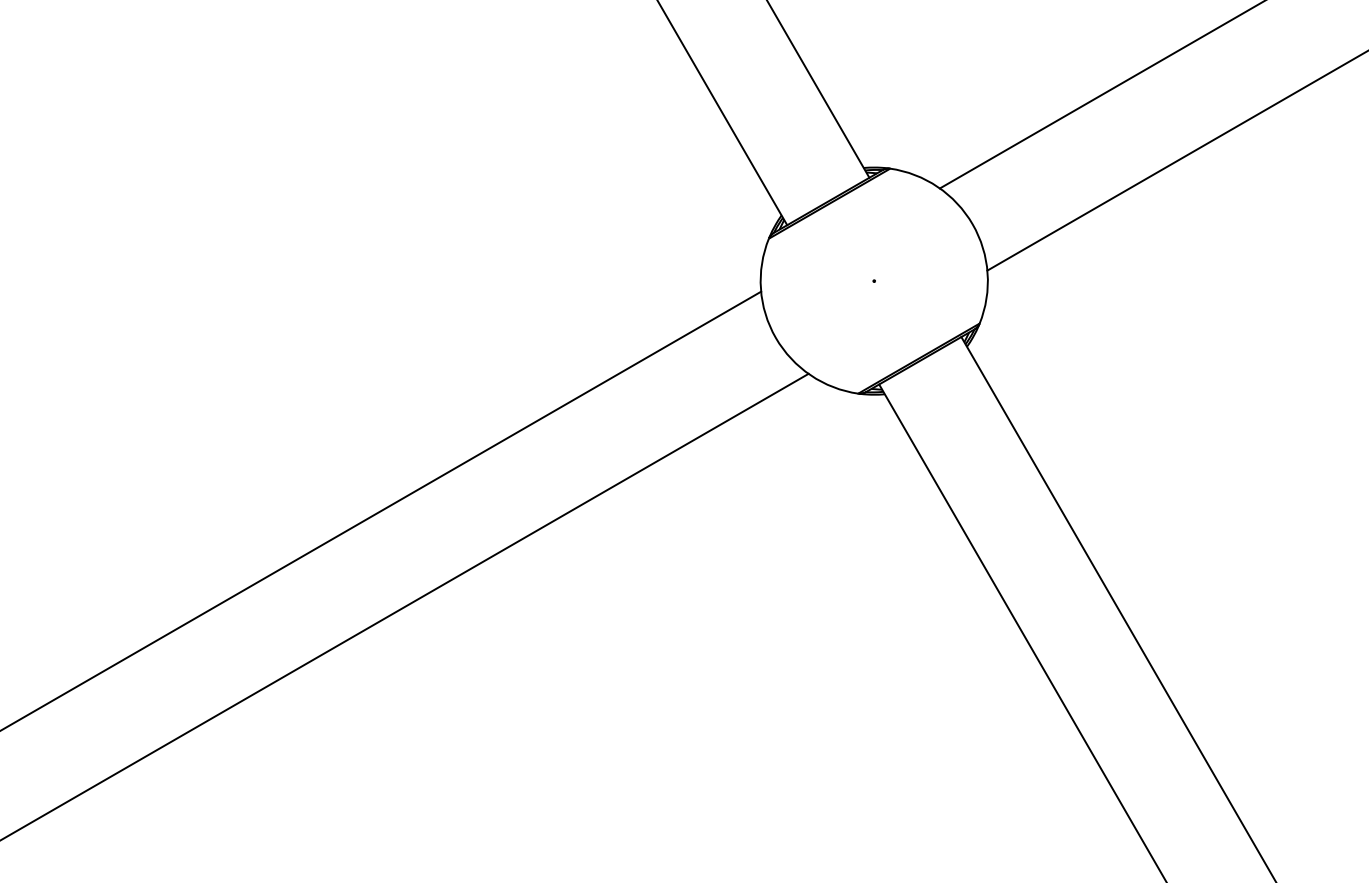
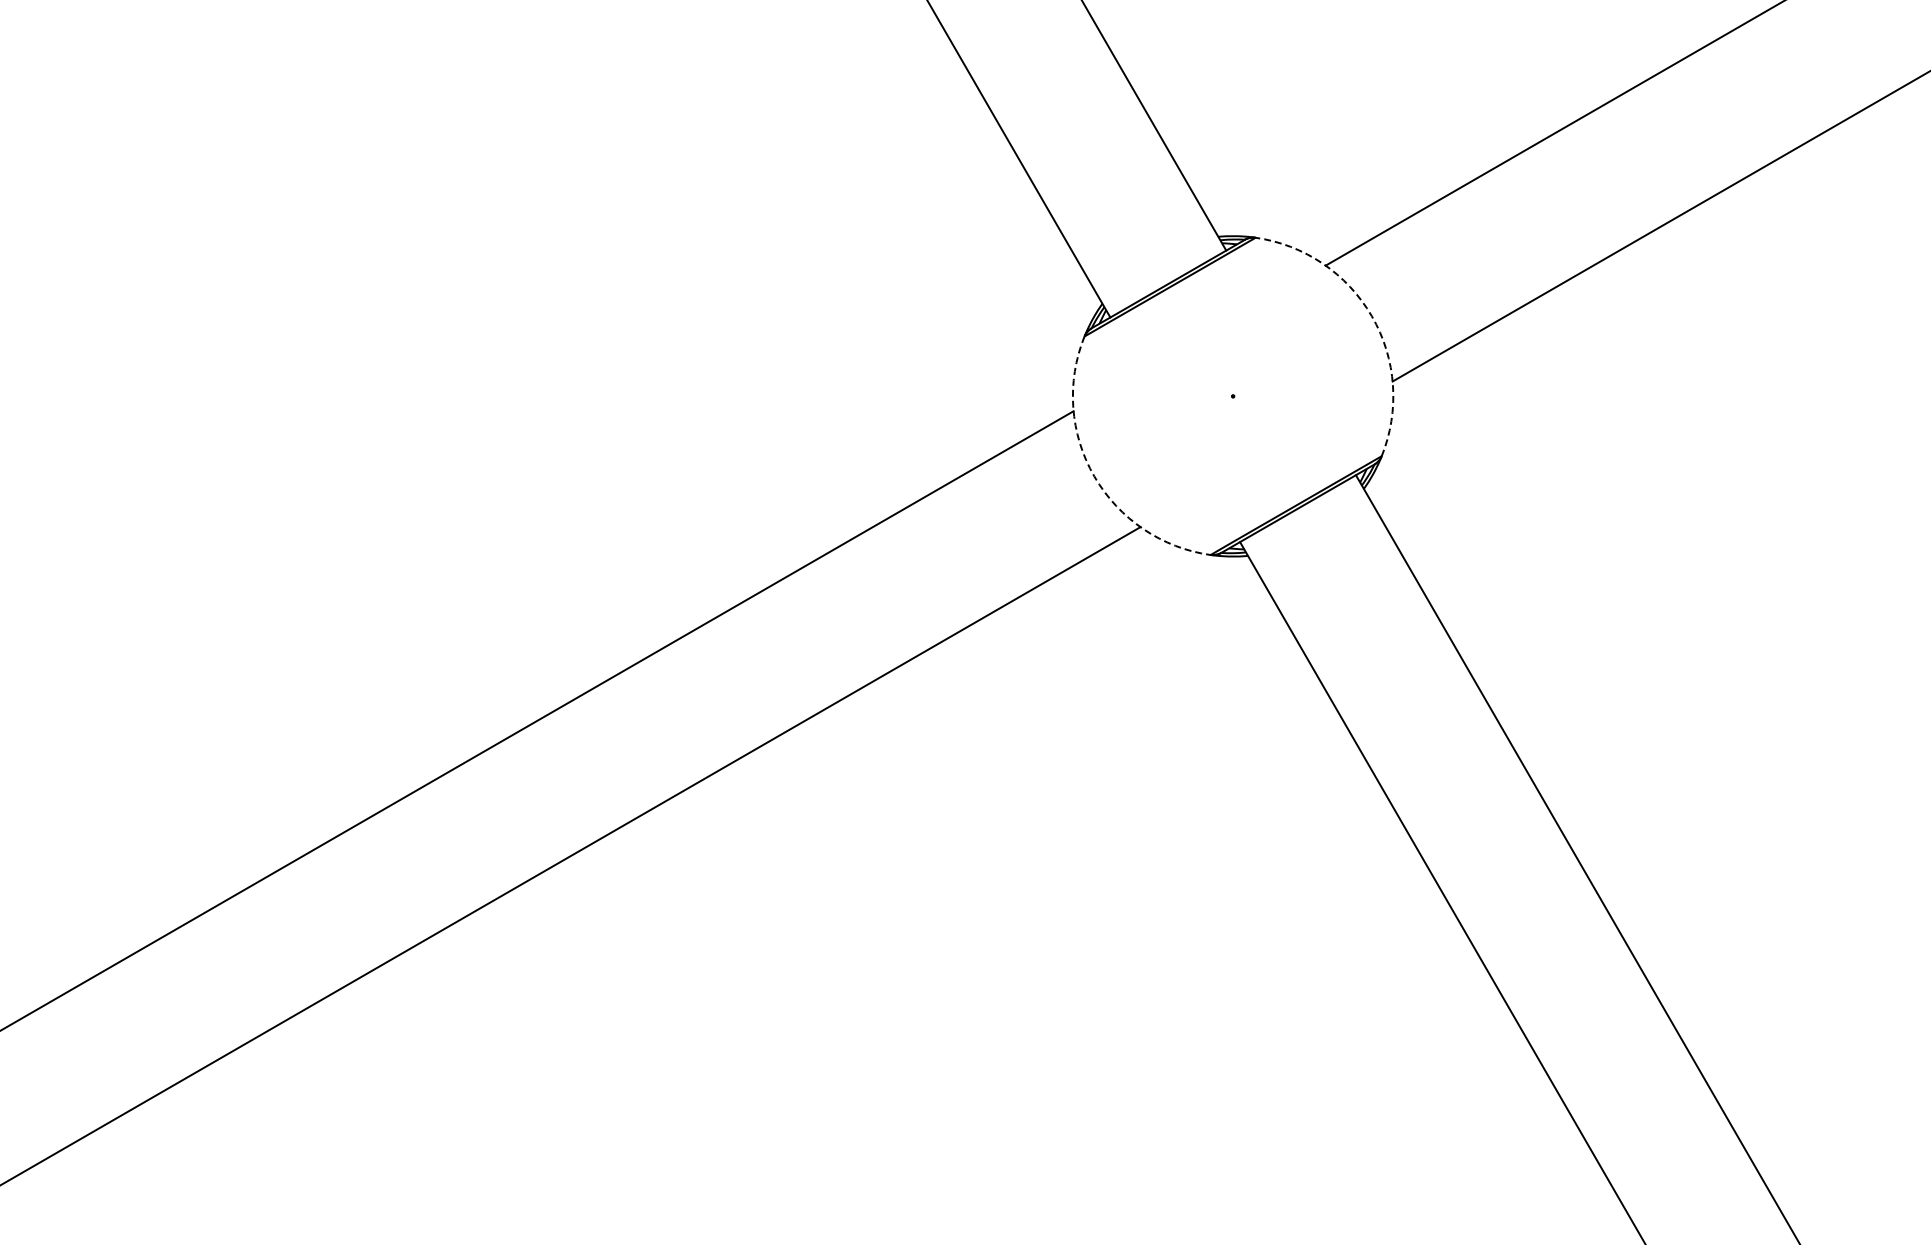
arc: (972, 224) -> (1371, 316), solid -> dashed
arc: (775, 337) -> (1094, 476), solid -> dashed

